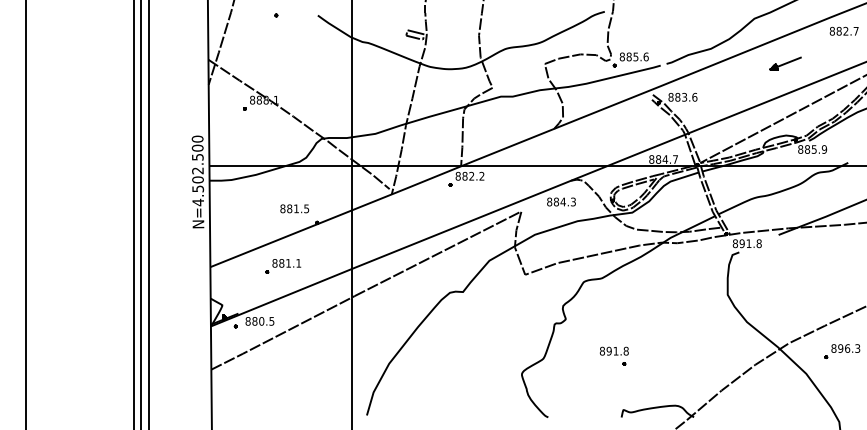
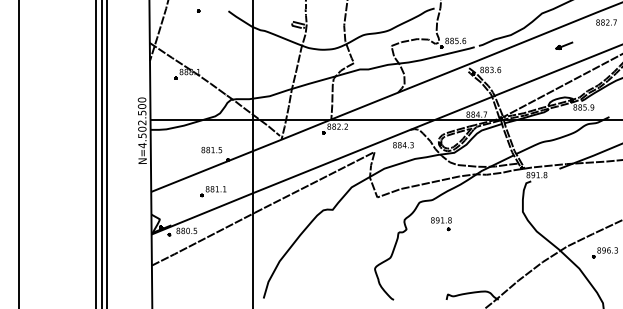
part: (785, 63) -> (564, 45), size x0.71
part: (283, 266) -> (213, 191), moved
part: (614, 356) -> (441, 224), moved

